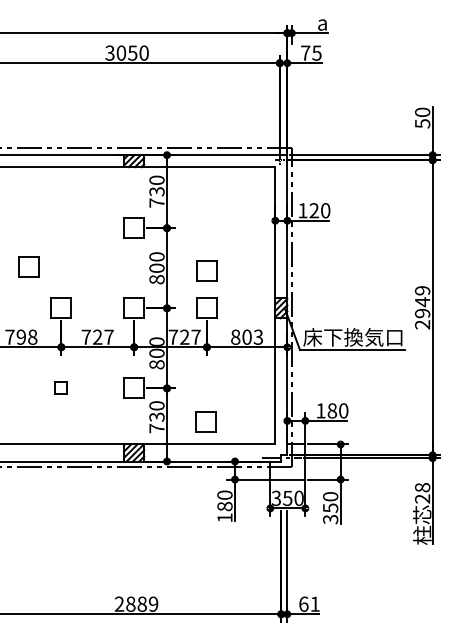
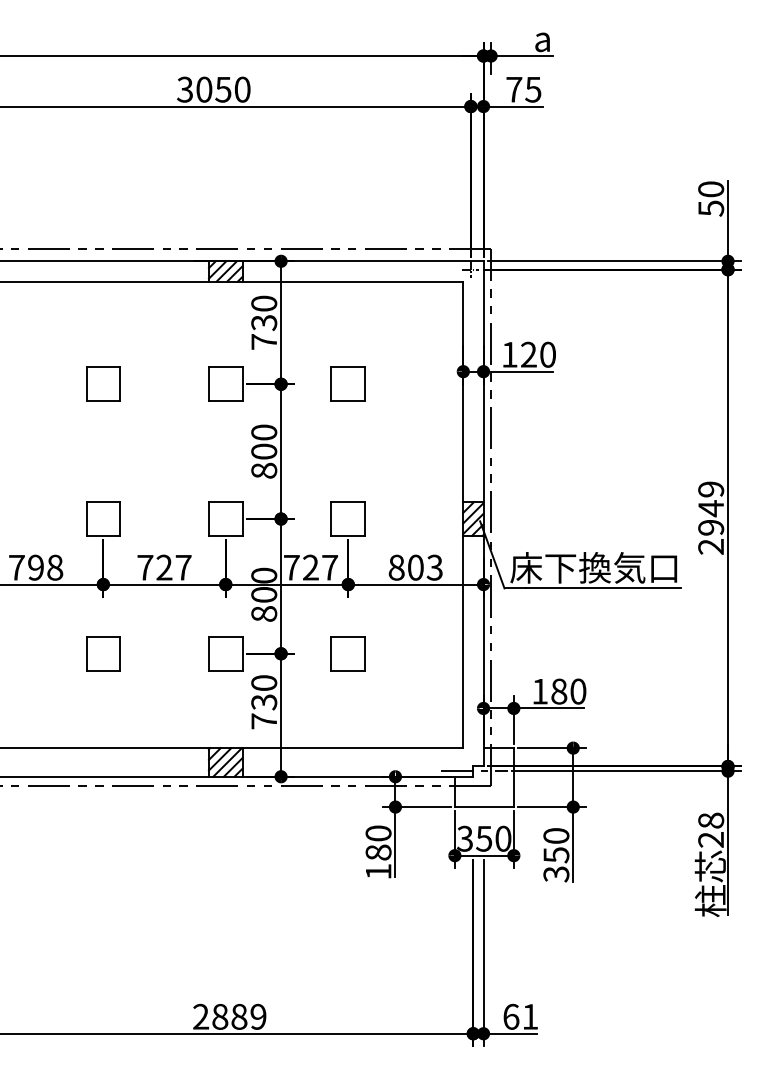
part: (28, 266) -> (101, 383), moved
part: (206, 270) -> (347, 383), moved
part: (60, 387) -> (101, 652), size x1.67
part: (205, 421) -> (347, 652), moved

